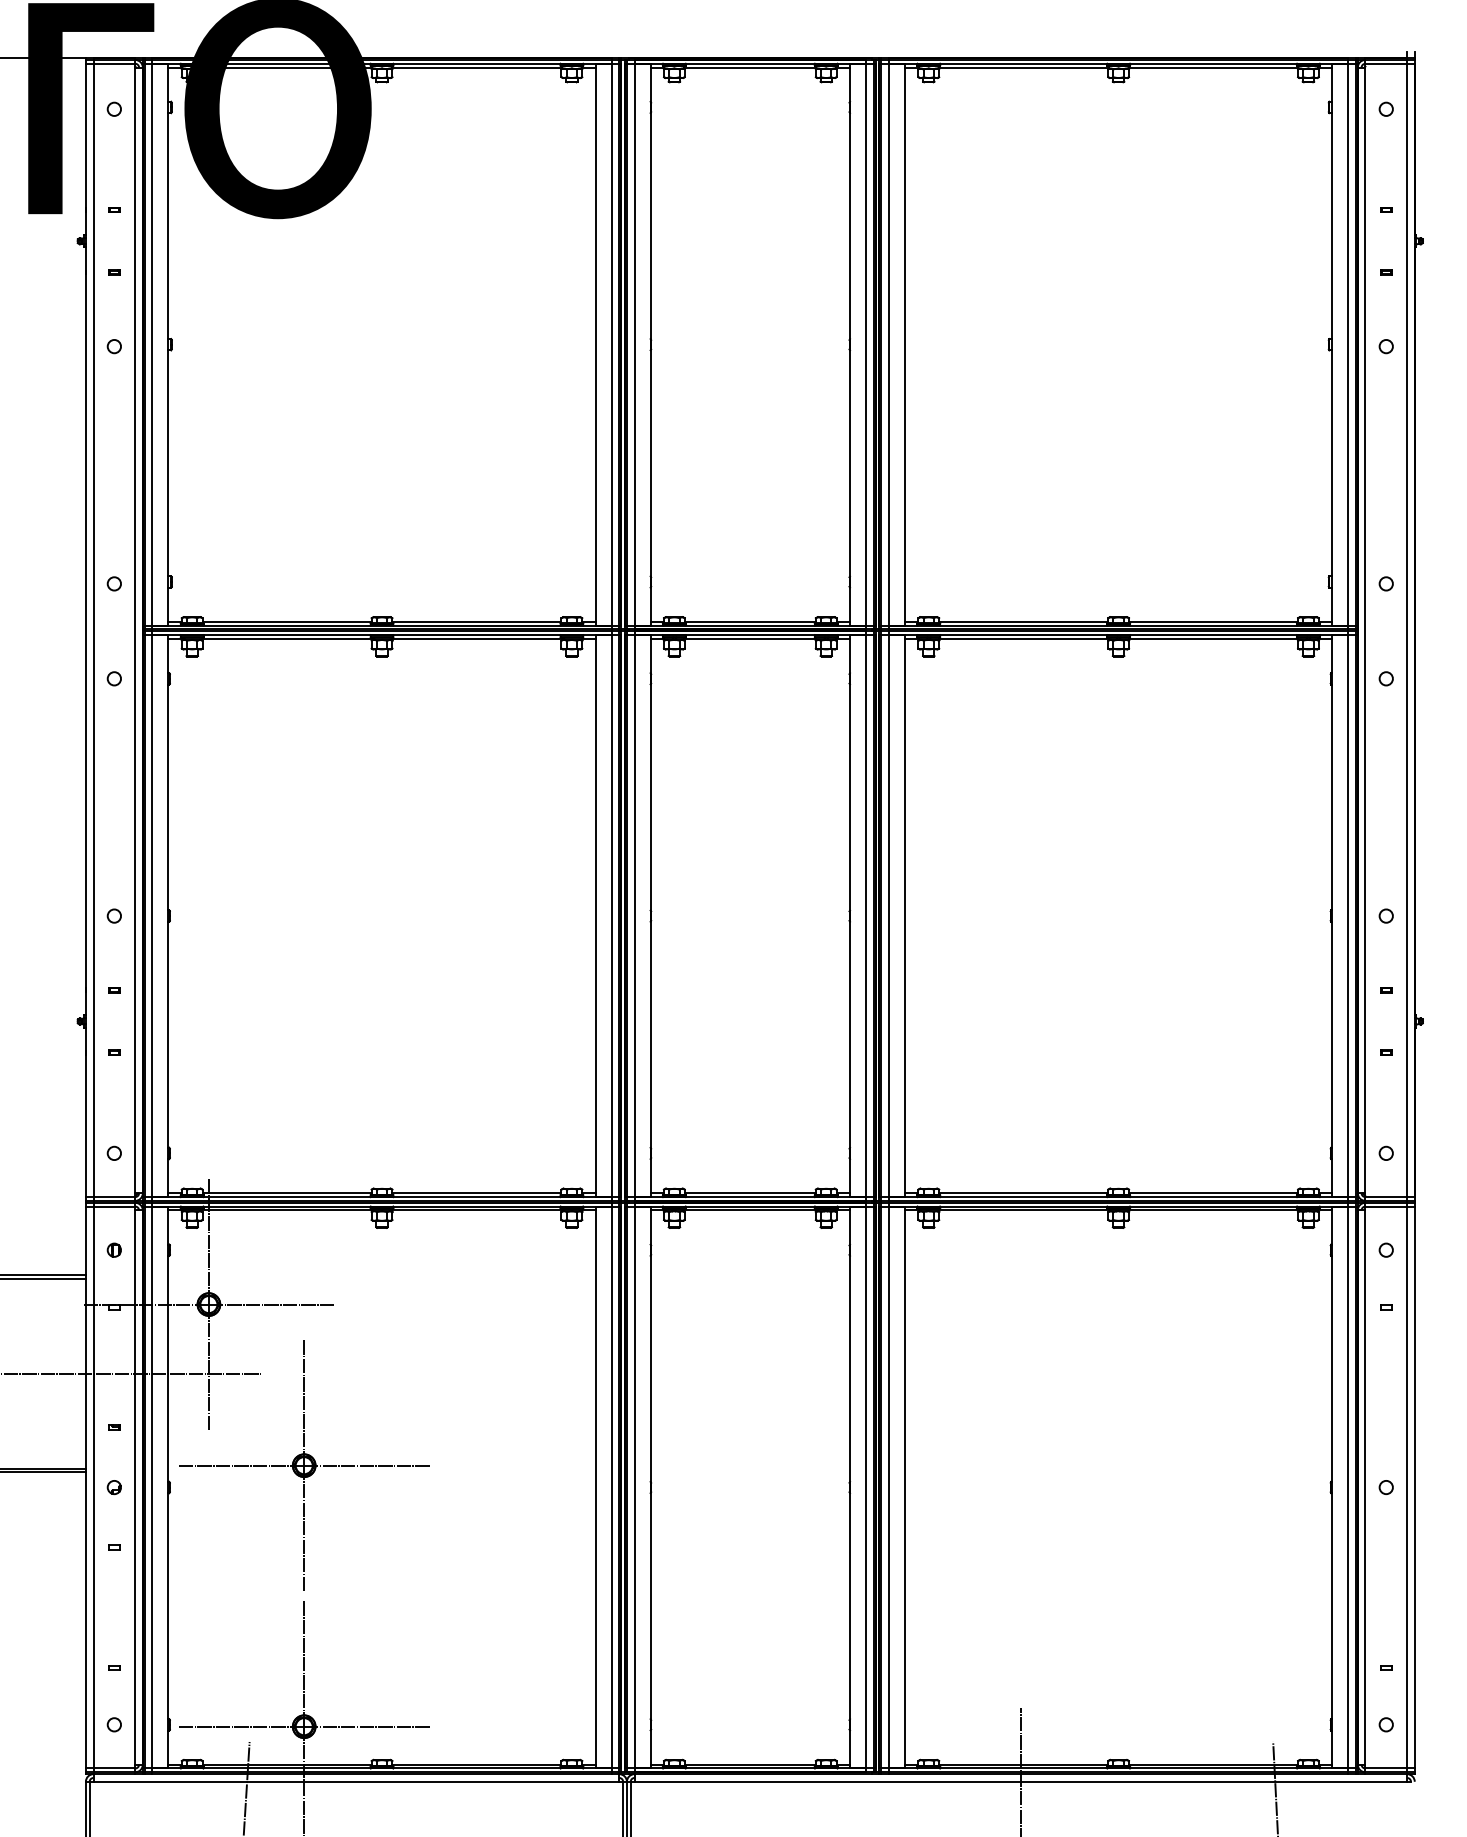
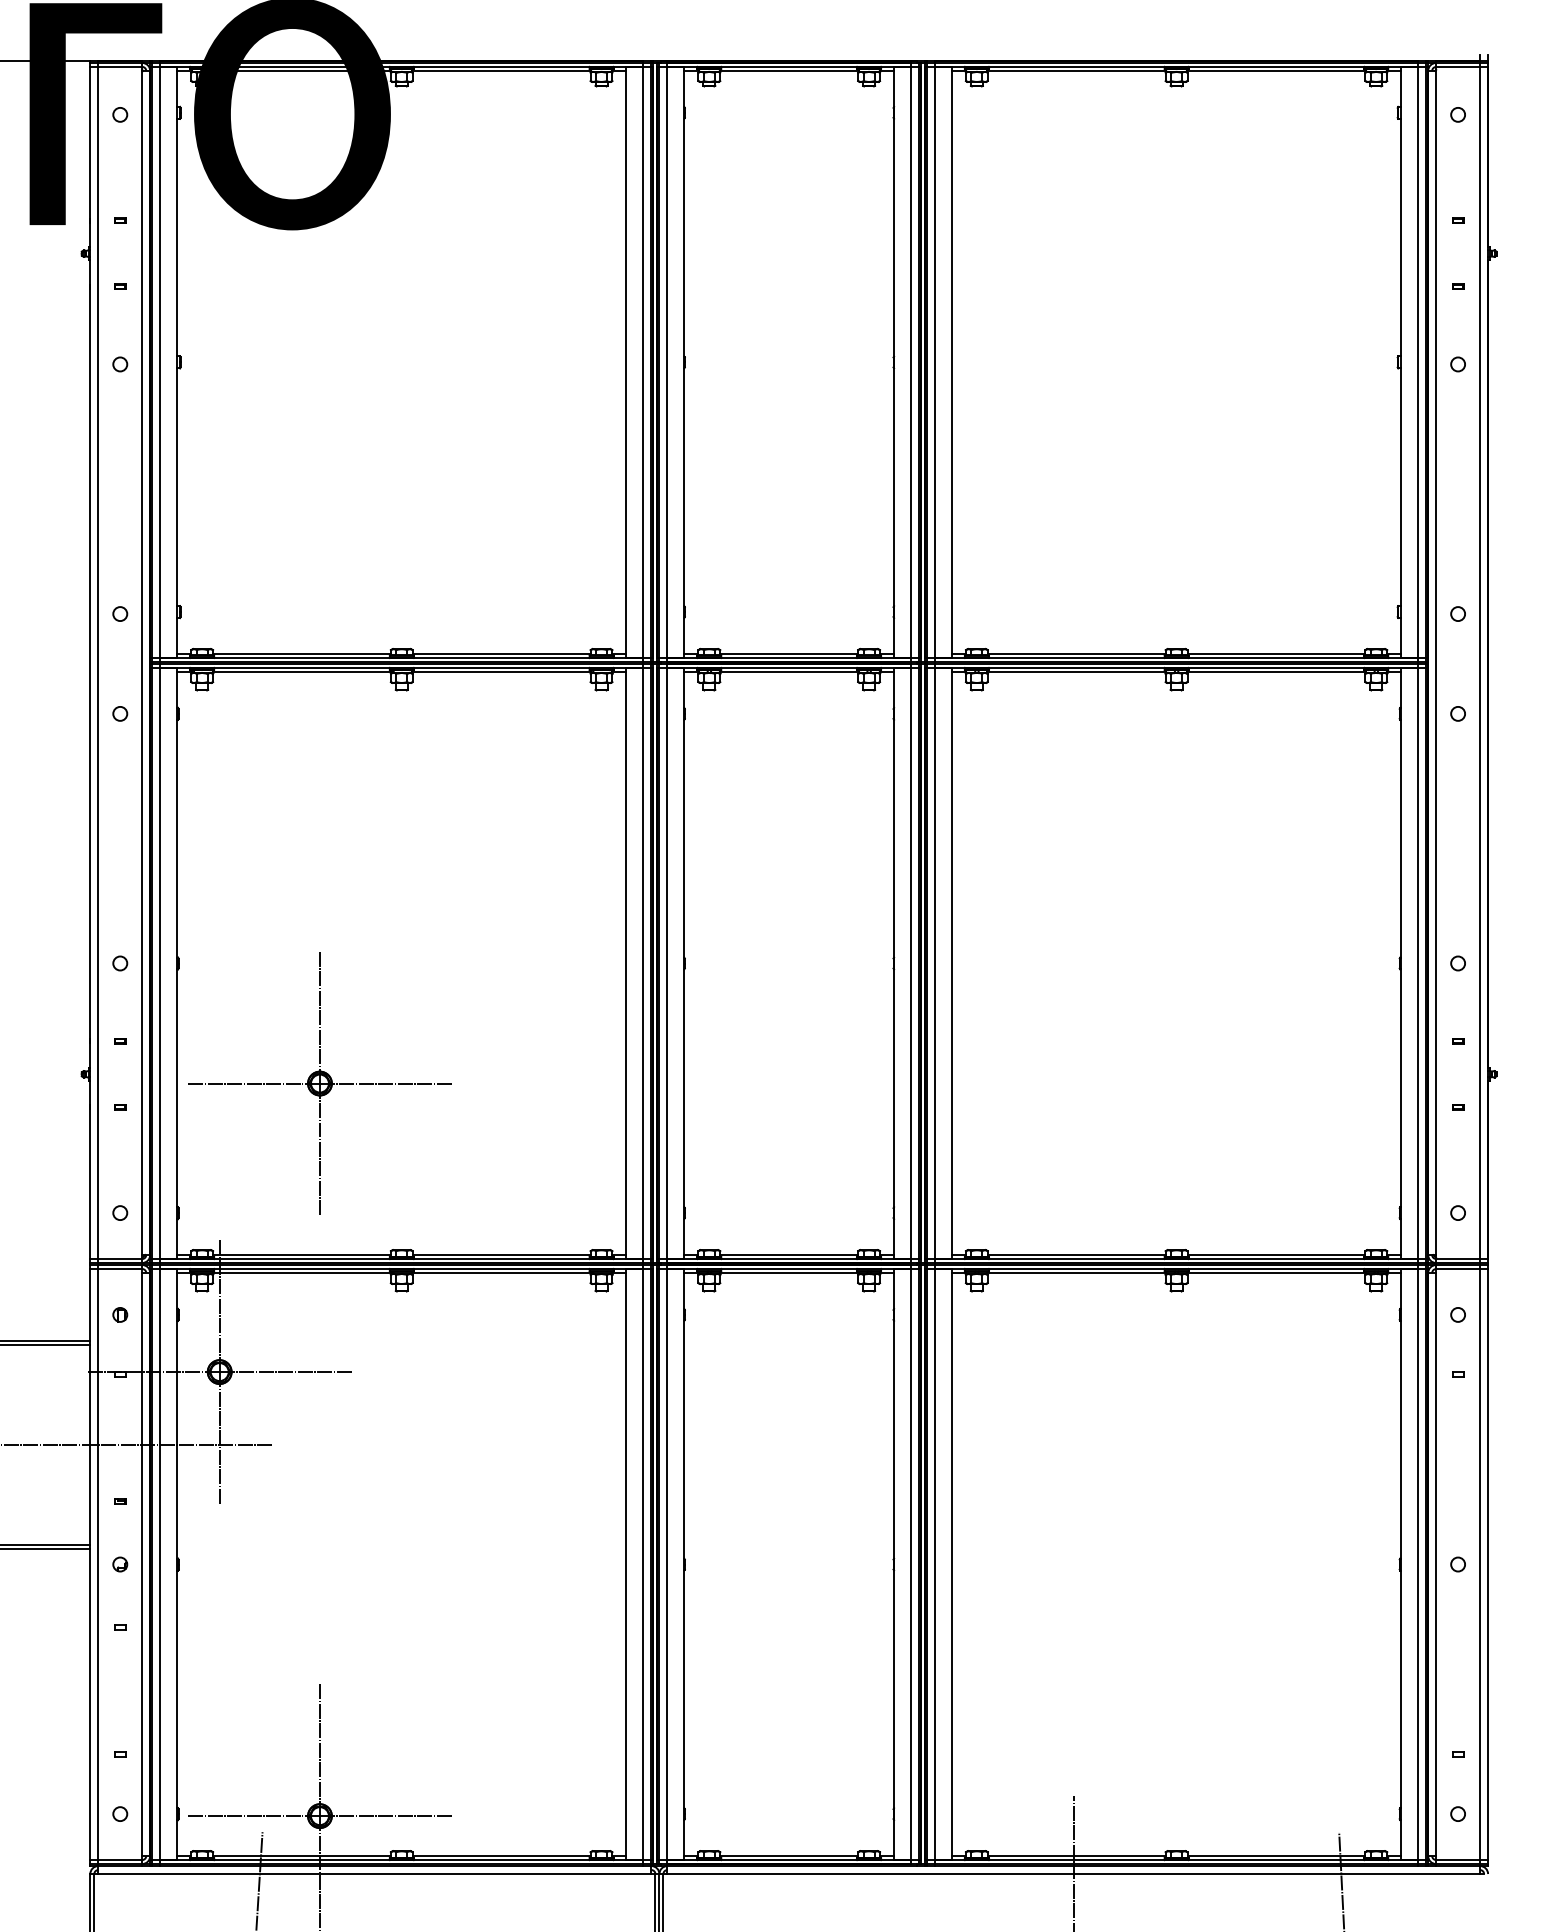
part: (303, 1465) -> (319, 1083), moved

